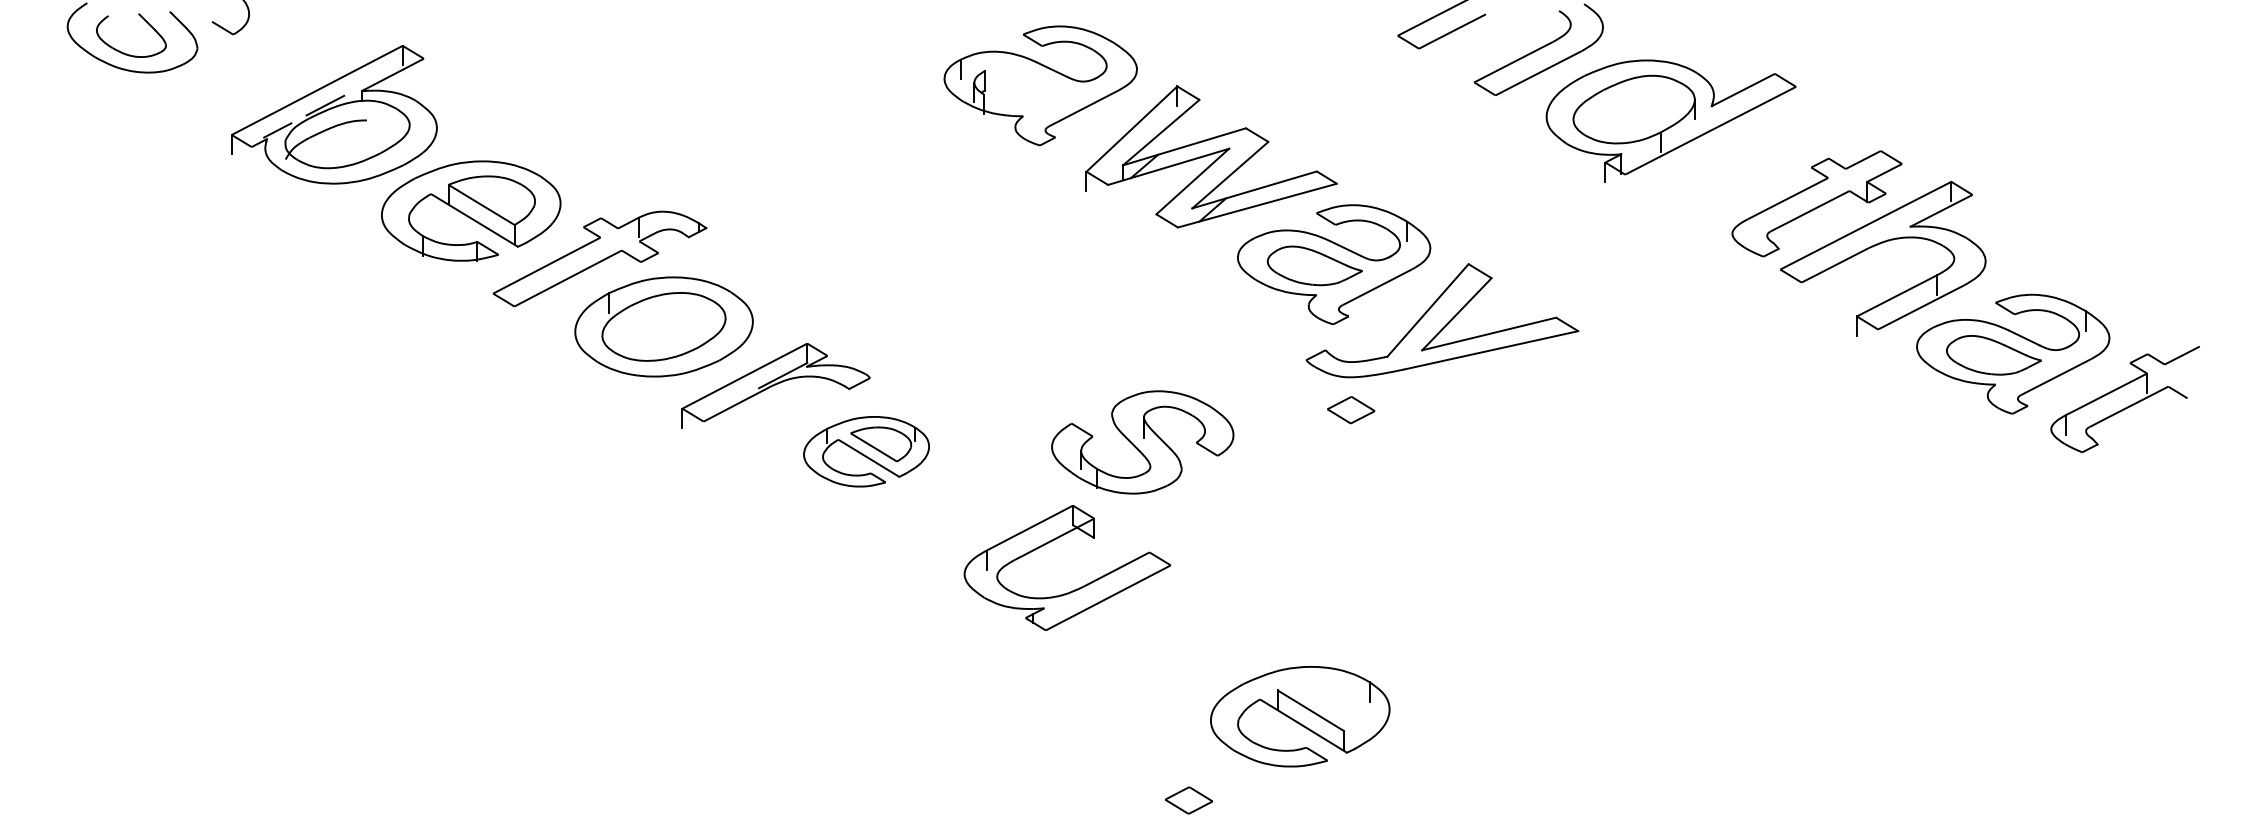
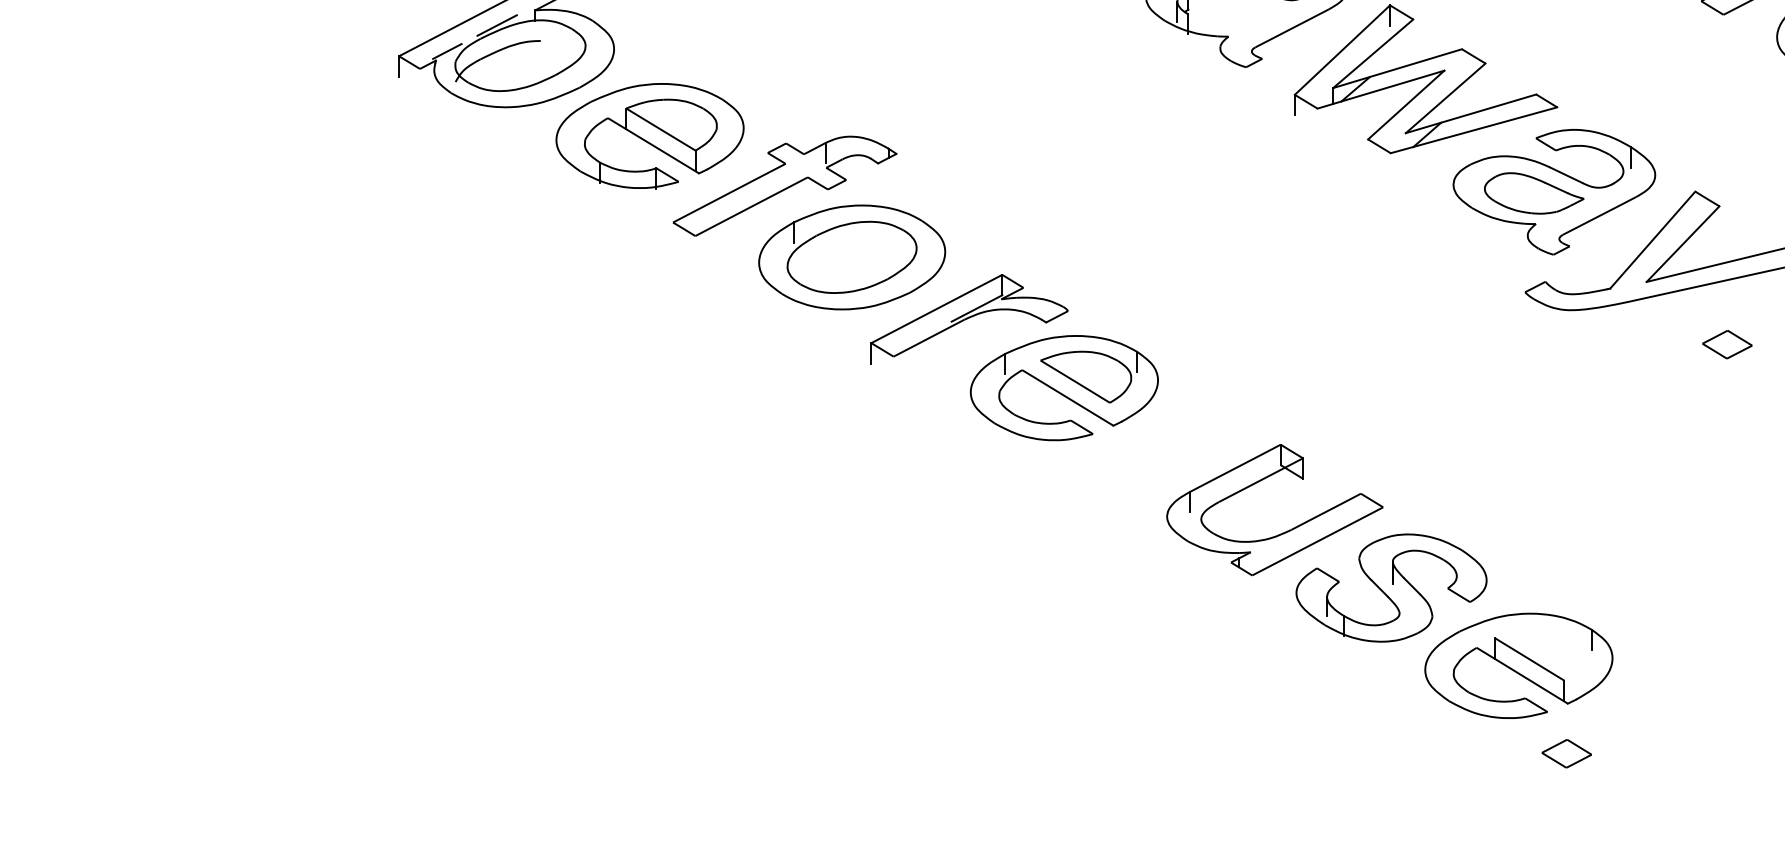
part: (1351, 410) -> (1727, 345), moved
part: (1142, 442) -> (1391, 588), moved
part: (866, 451) -> (1064, 387), size x1.43
part: (1188, 800) -> (1566, 753), moved

